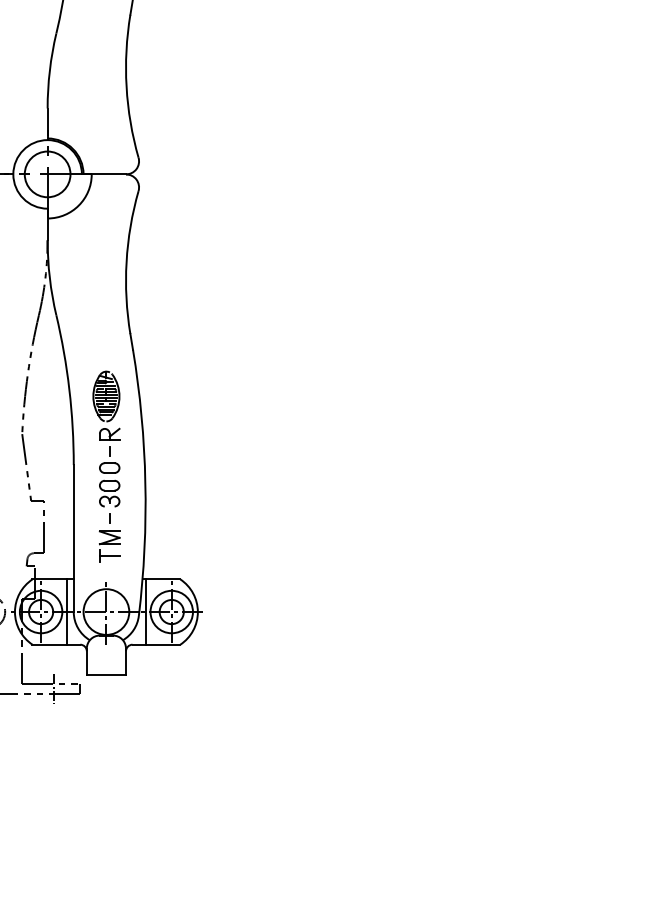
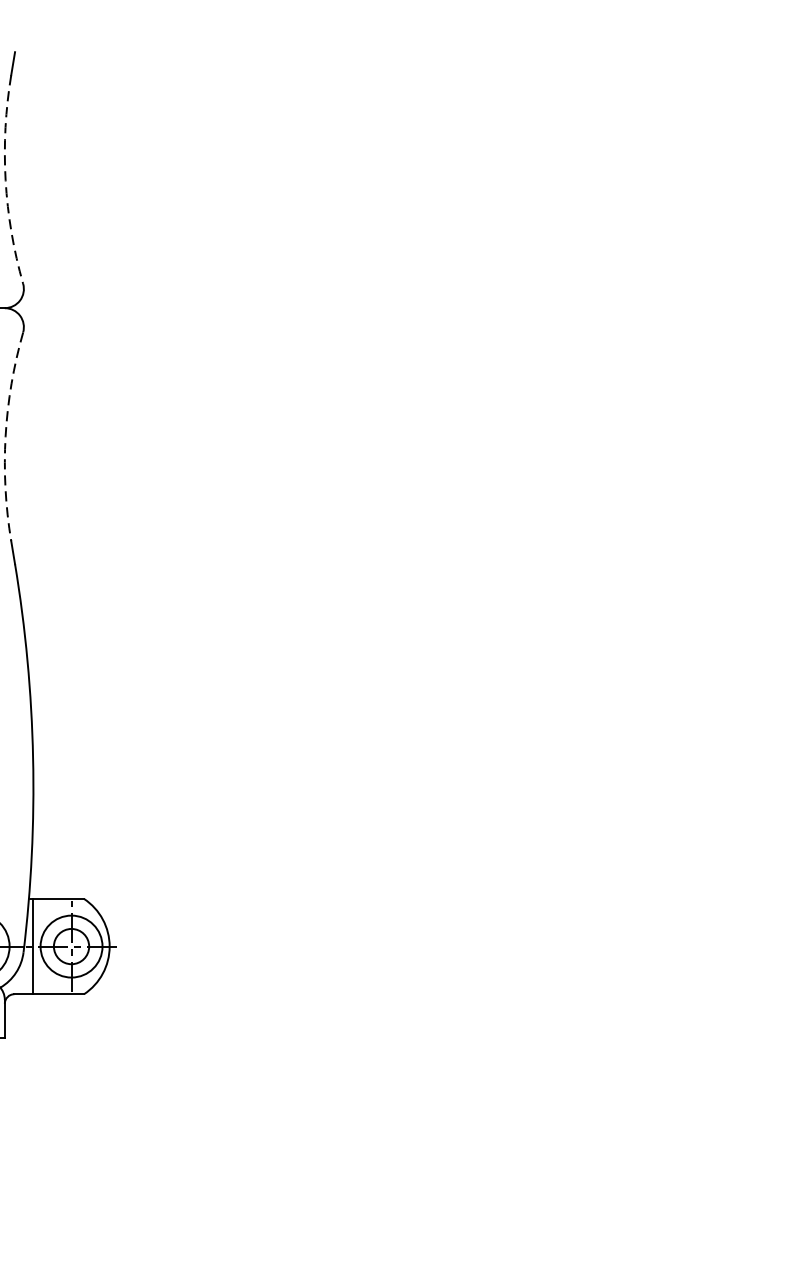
arc: (126, 86) -> (5, 179), solid -> dashed
arc: (126, 262) -> (5, 436), solid -> dashed

